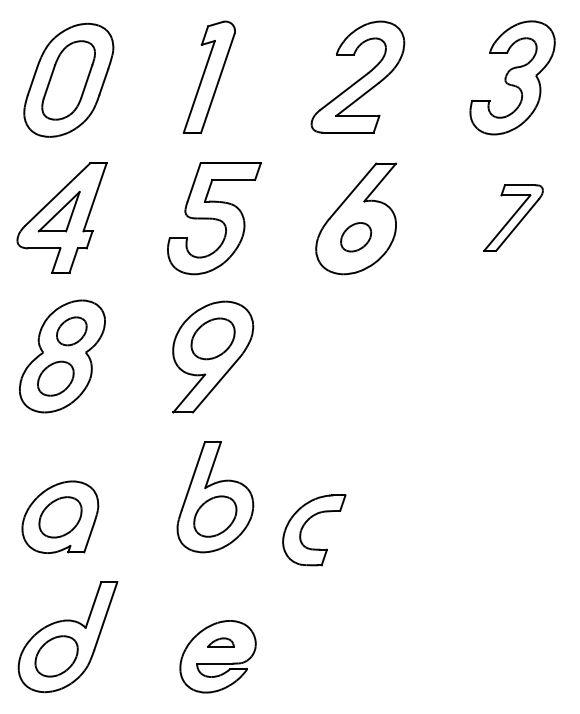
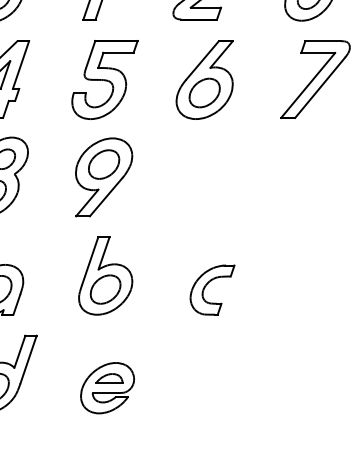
part: (513, 217) -> (315, 79), size x1.67
part: (355, 237) -> (204, 93), size x1.43
part: (306, 523) -> (207, 285), moved
part: (220, 642) -> (109, 378), size x1.43

